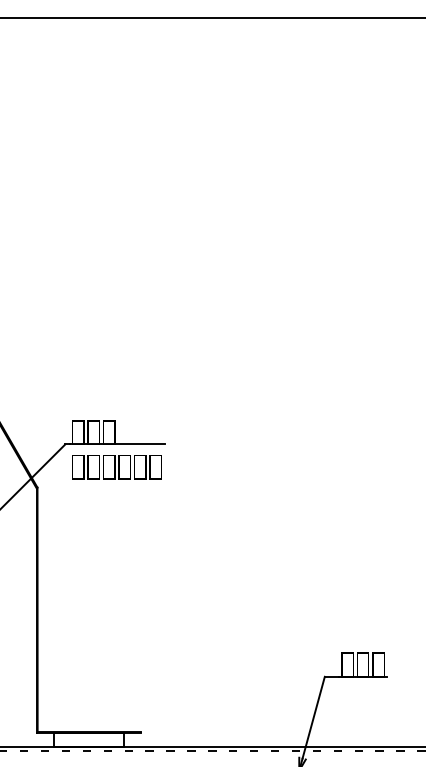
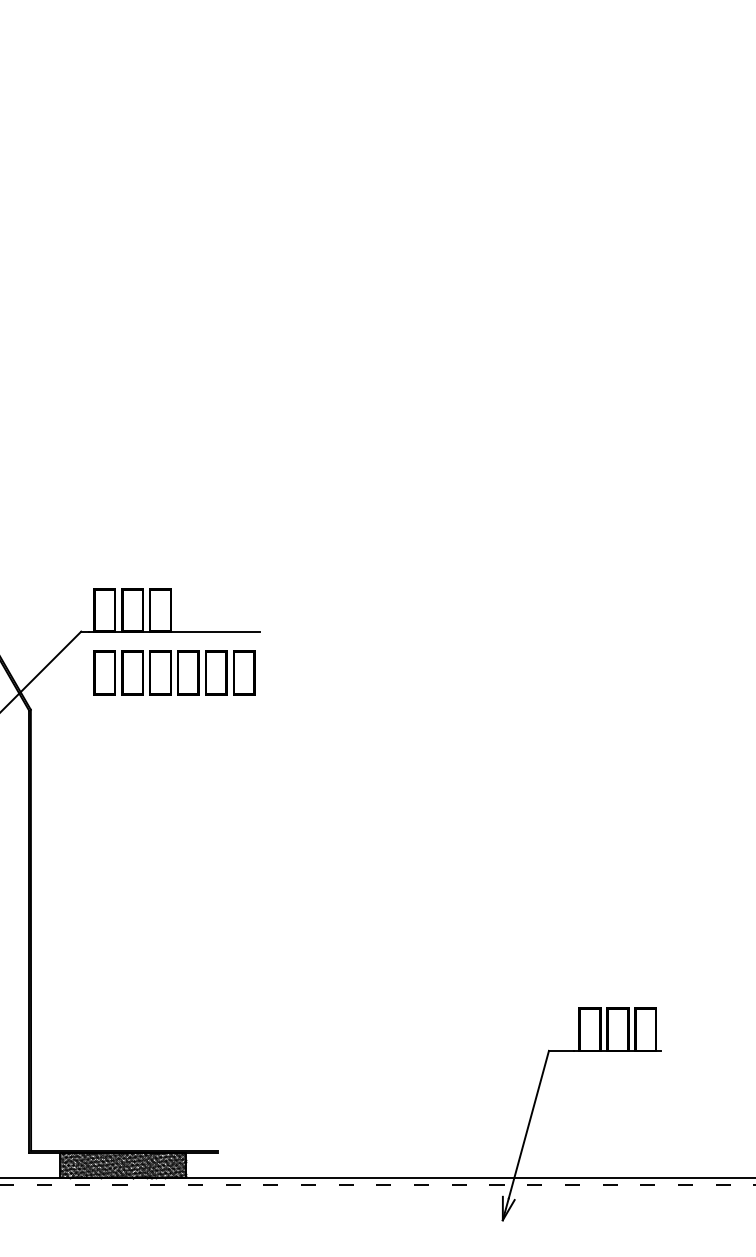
hatch: (88, 740) -> (122, 1165), added

